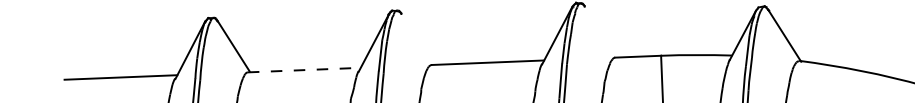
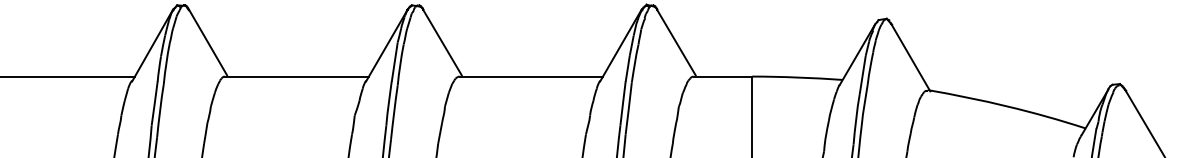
line: (600, 31) -> (676, 42), added
line: (417, 38) -> (442, 42), added
line: (304, 70) -> (296, 76), dashed -> solid

